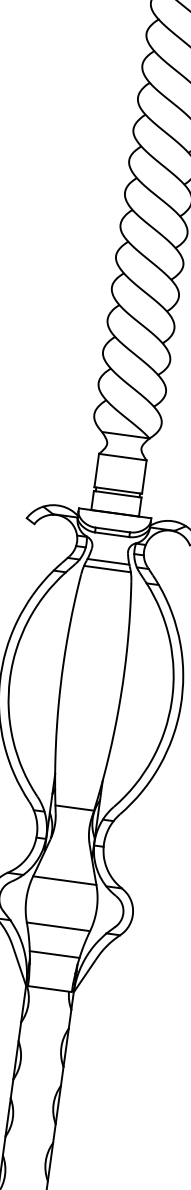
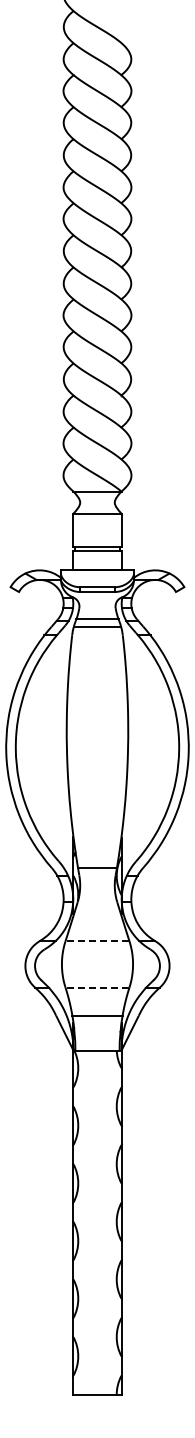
line: (64, 881) -> (97, 941), solid -> dashed
line: (58, 926) -> (97, 987), solid -> dashed

